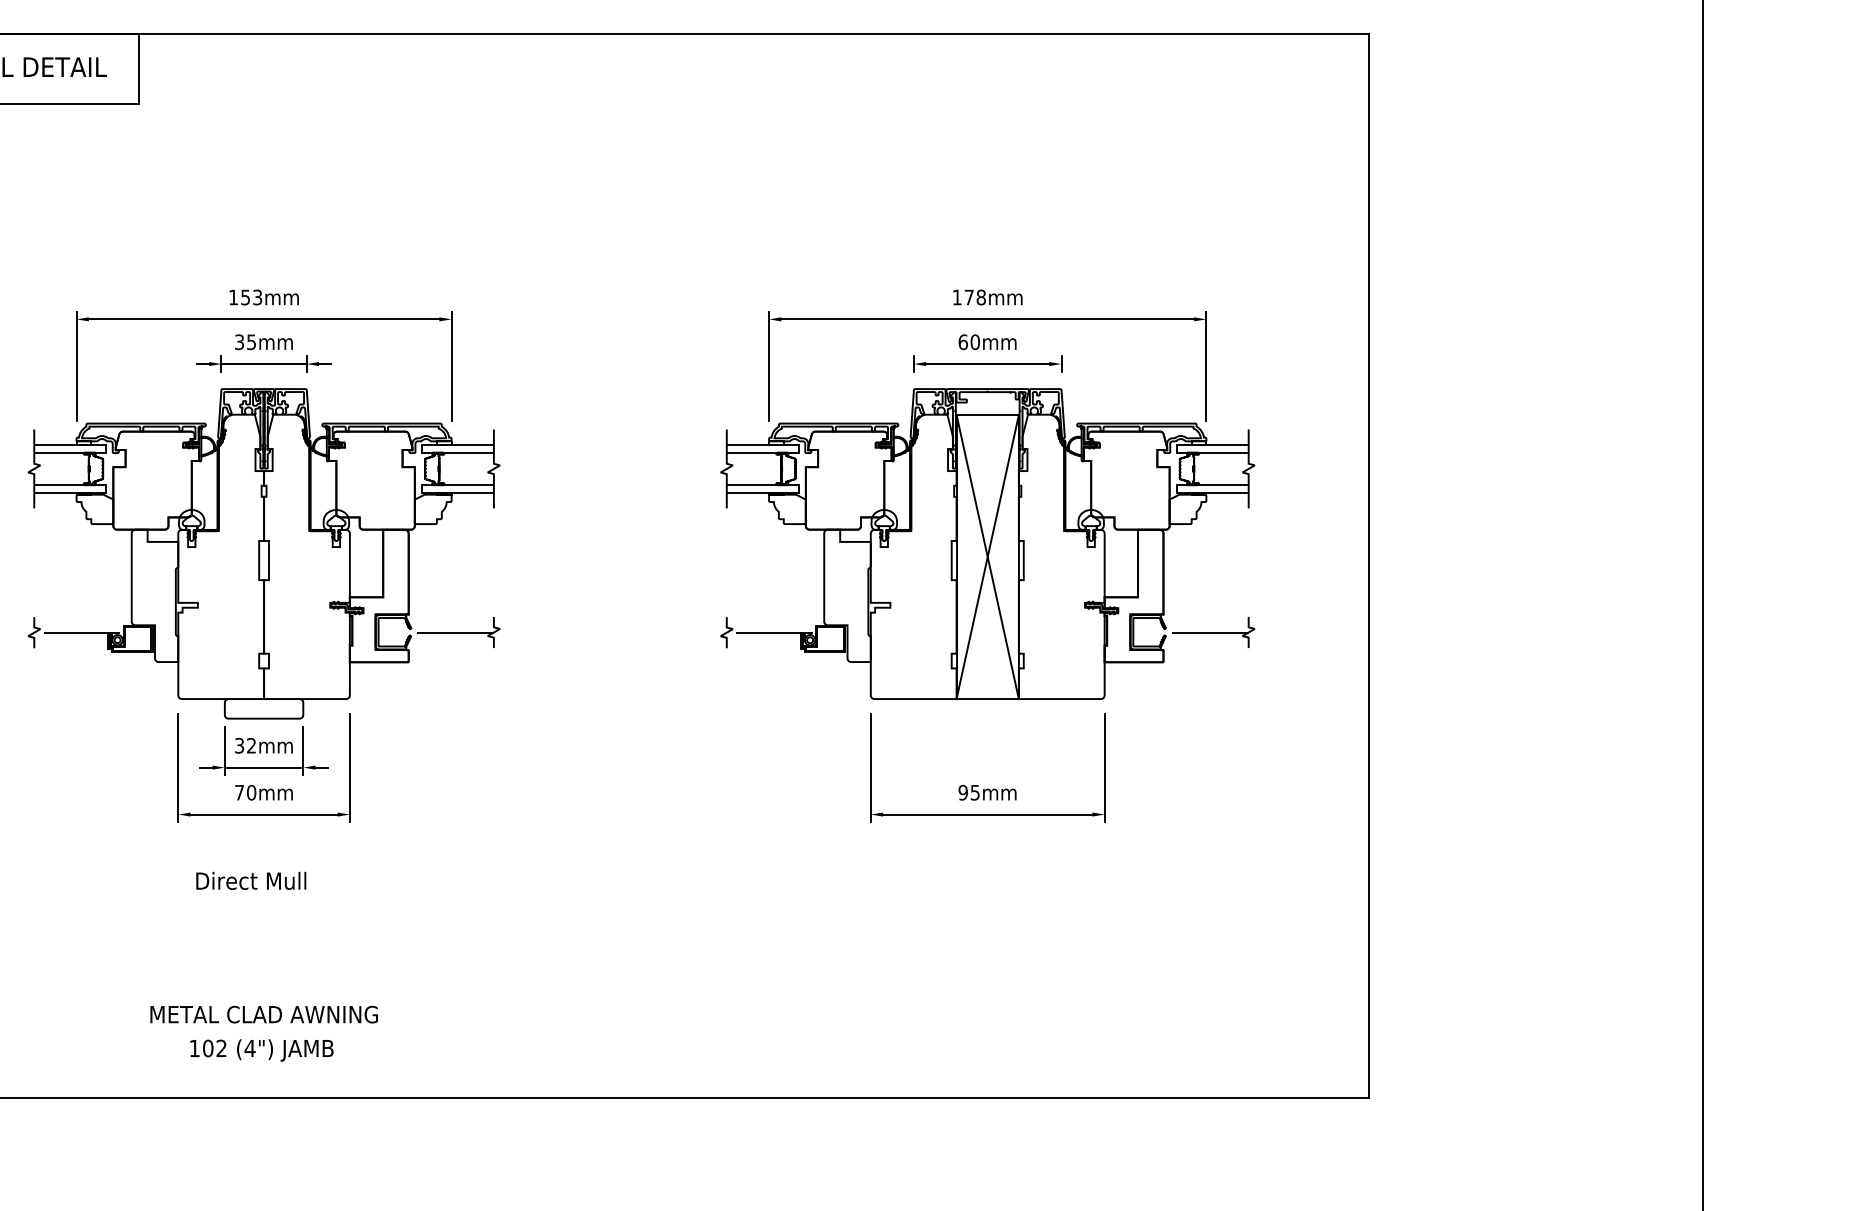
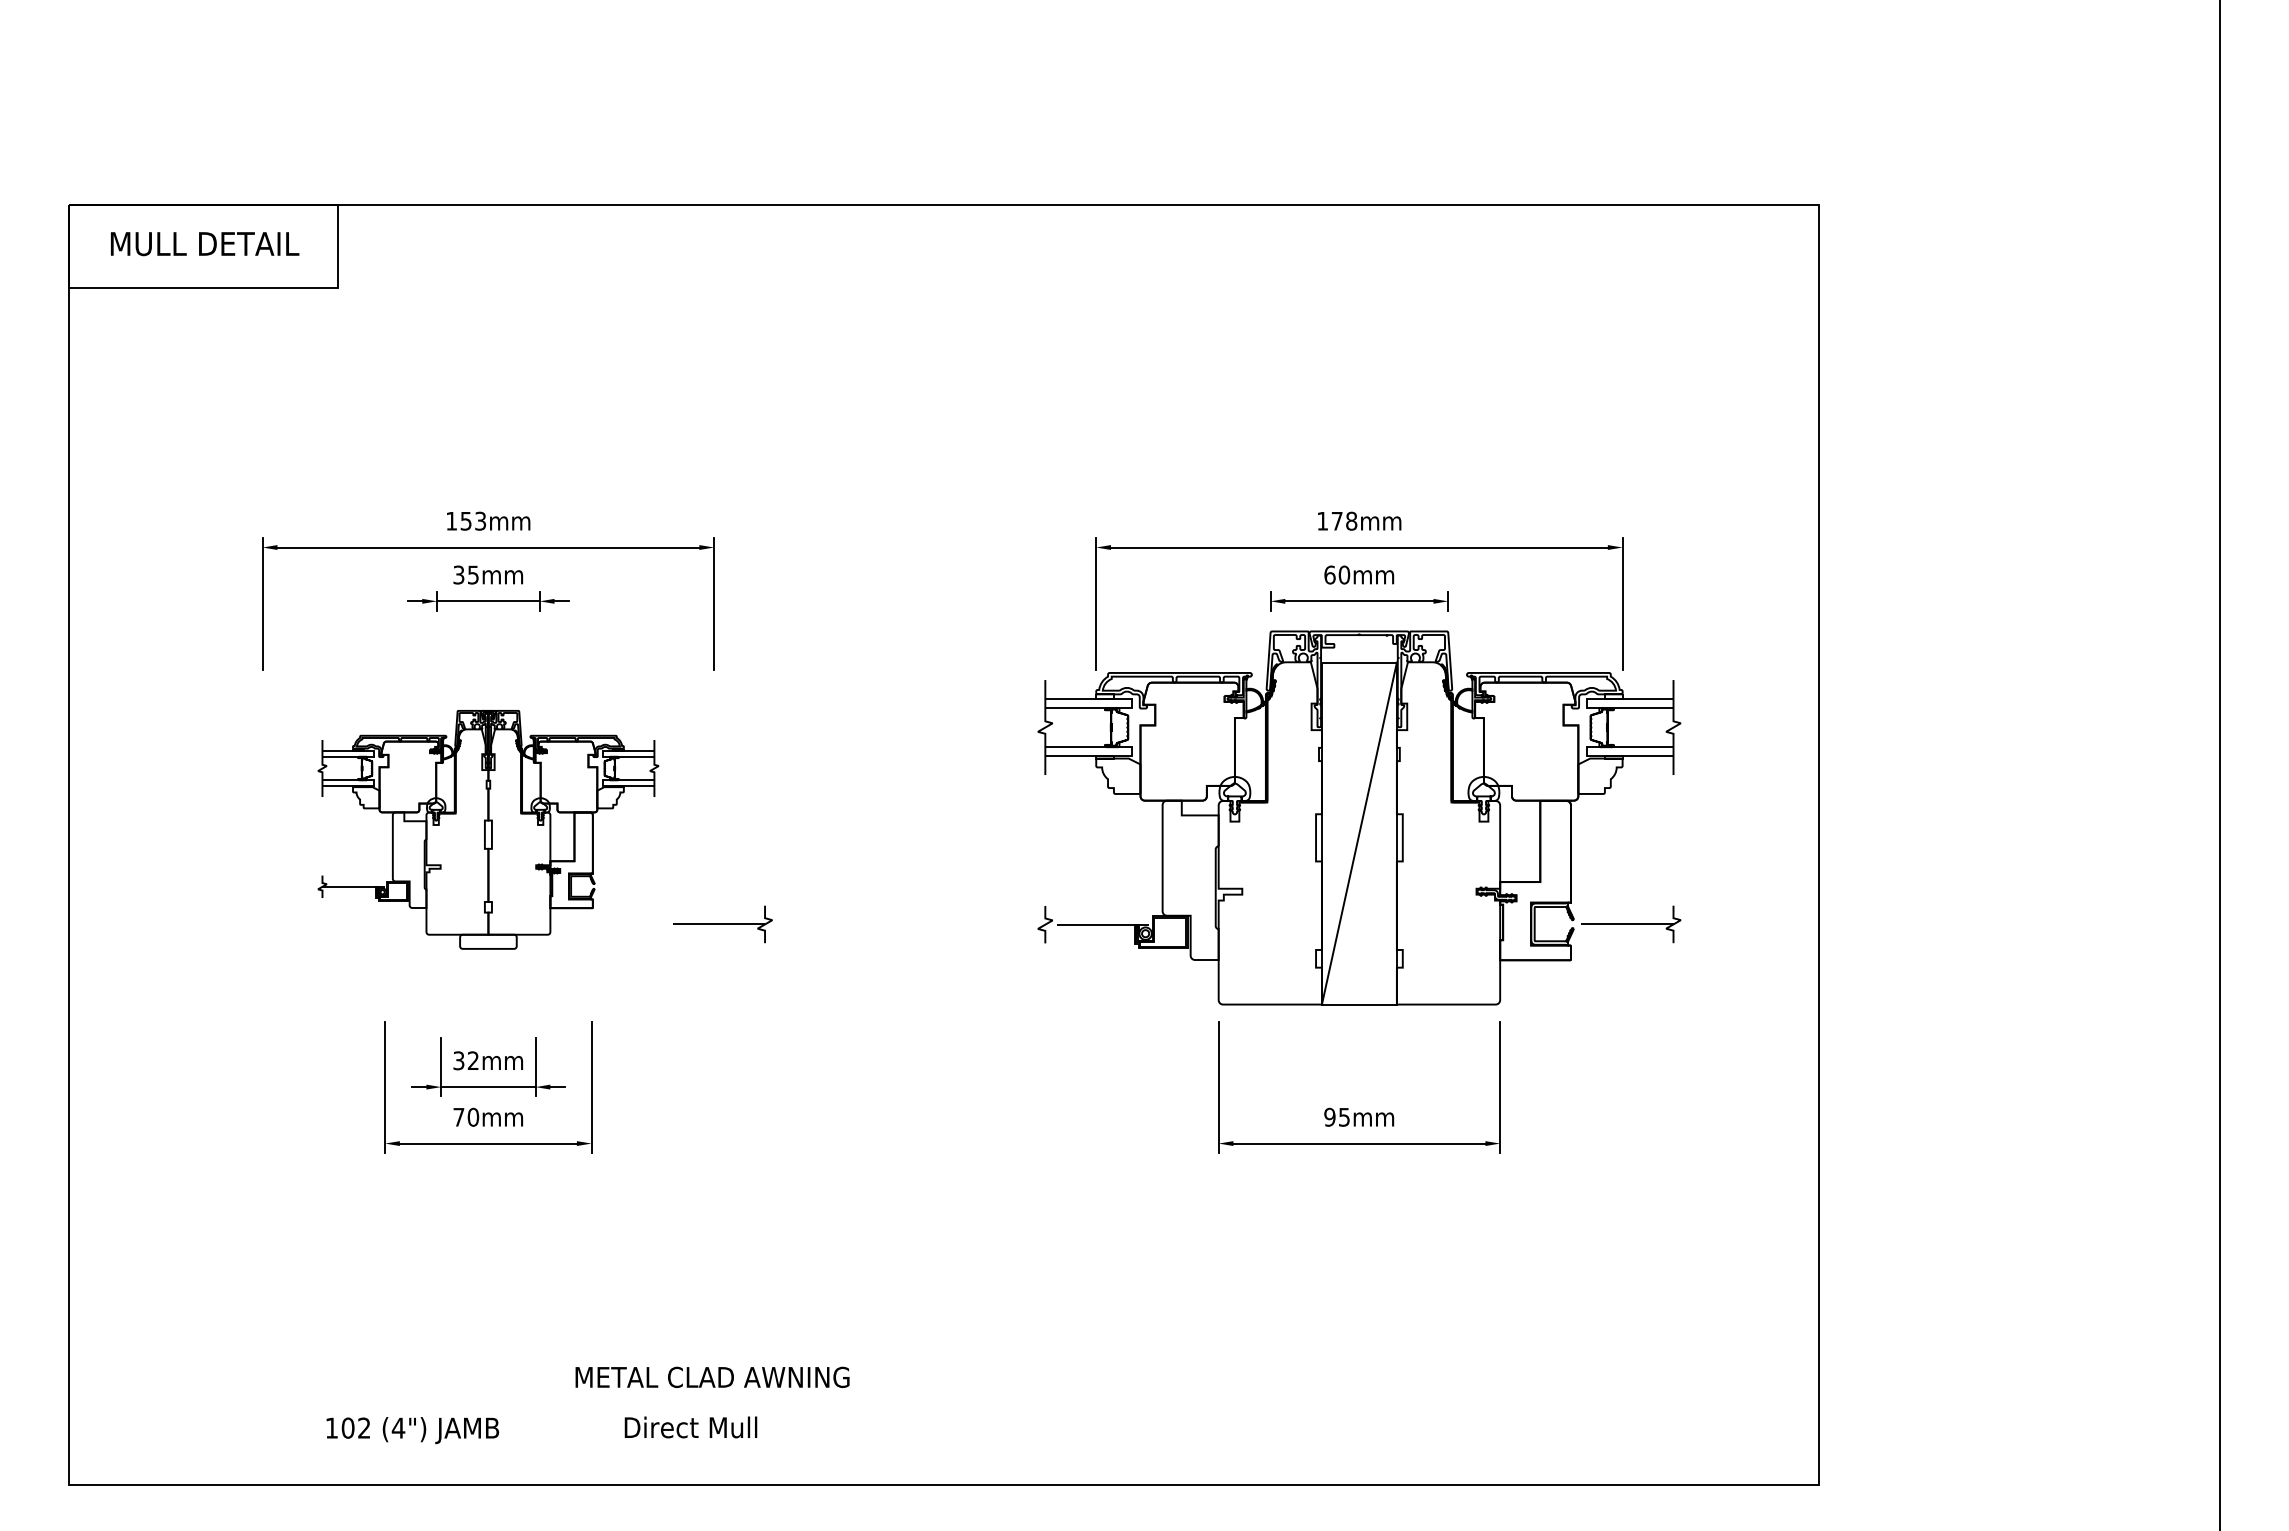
part: (264, 553) -> (488, 829), size x0.6
line: (986, 556) -> (1358, 833), removed
text: (250, 880) -> (690, 1427), moved
text: (264, 1013) -> (712, 1376), moved
text: (261, 1050) -> (412, 1430), moved

